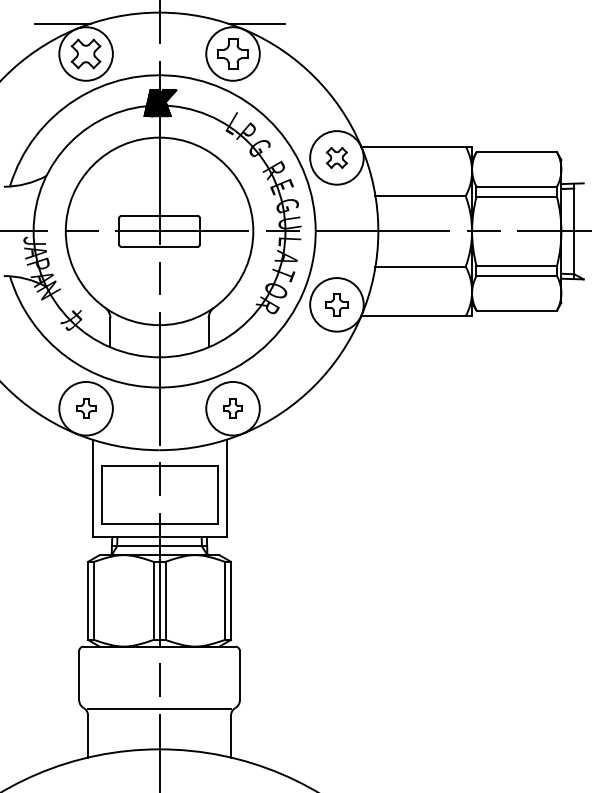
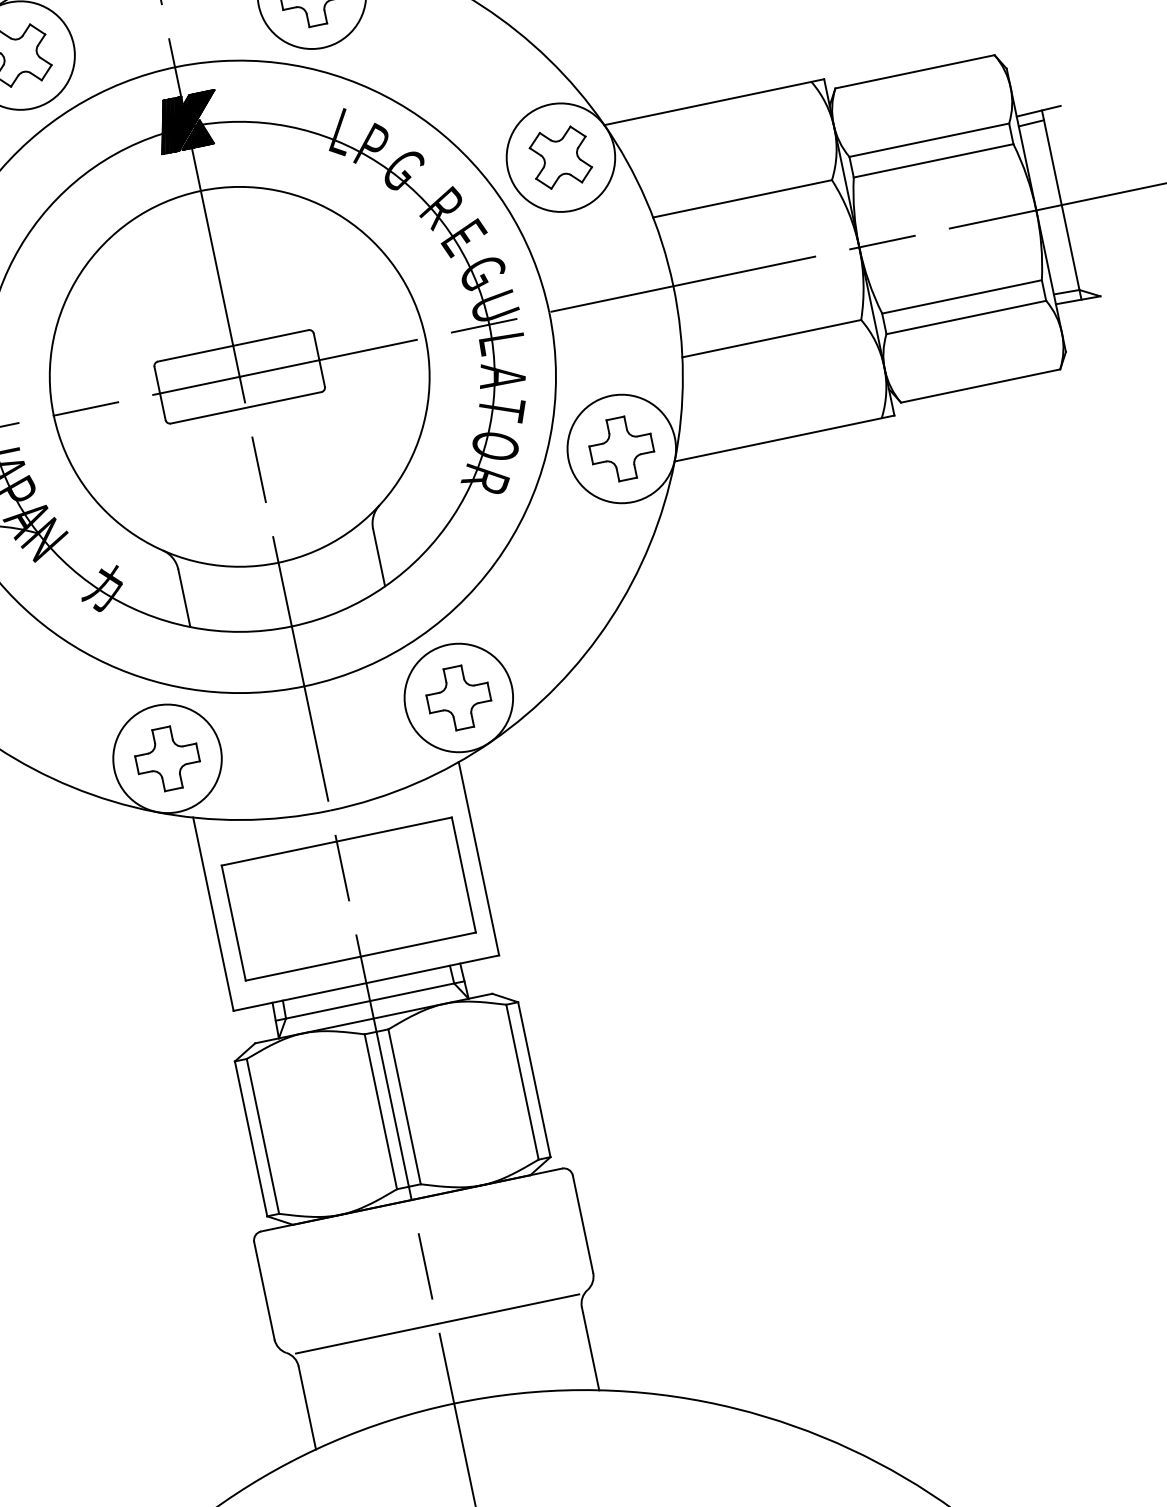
part: (336, 157) -> (559, 157), size x1.43
part: (336, 304) -> (620, 448), size x1.43
part: (86, 408) -> (168, 758), size x1.67
part: (232, 408) -> (457, 697), size x1.67

